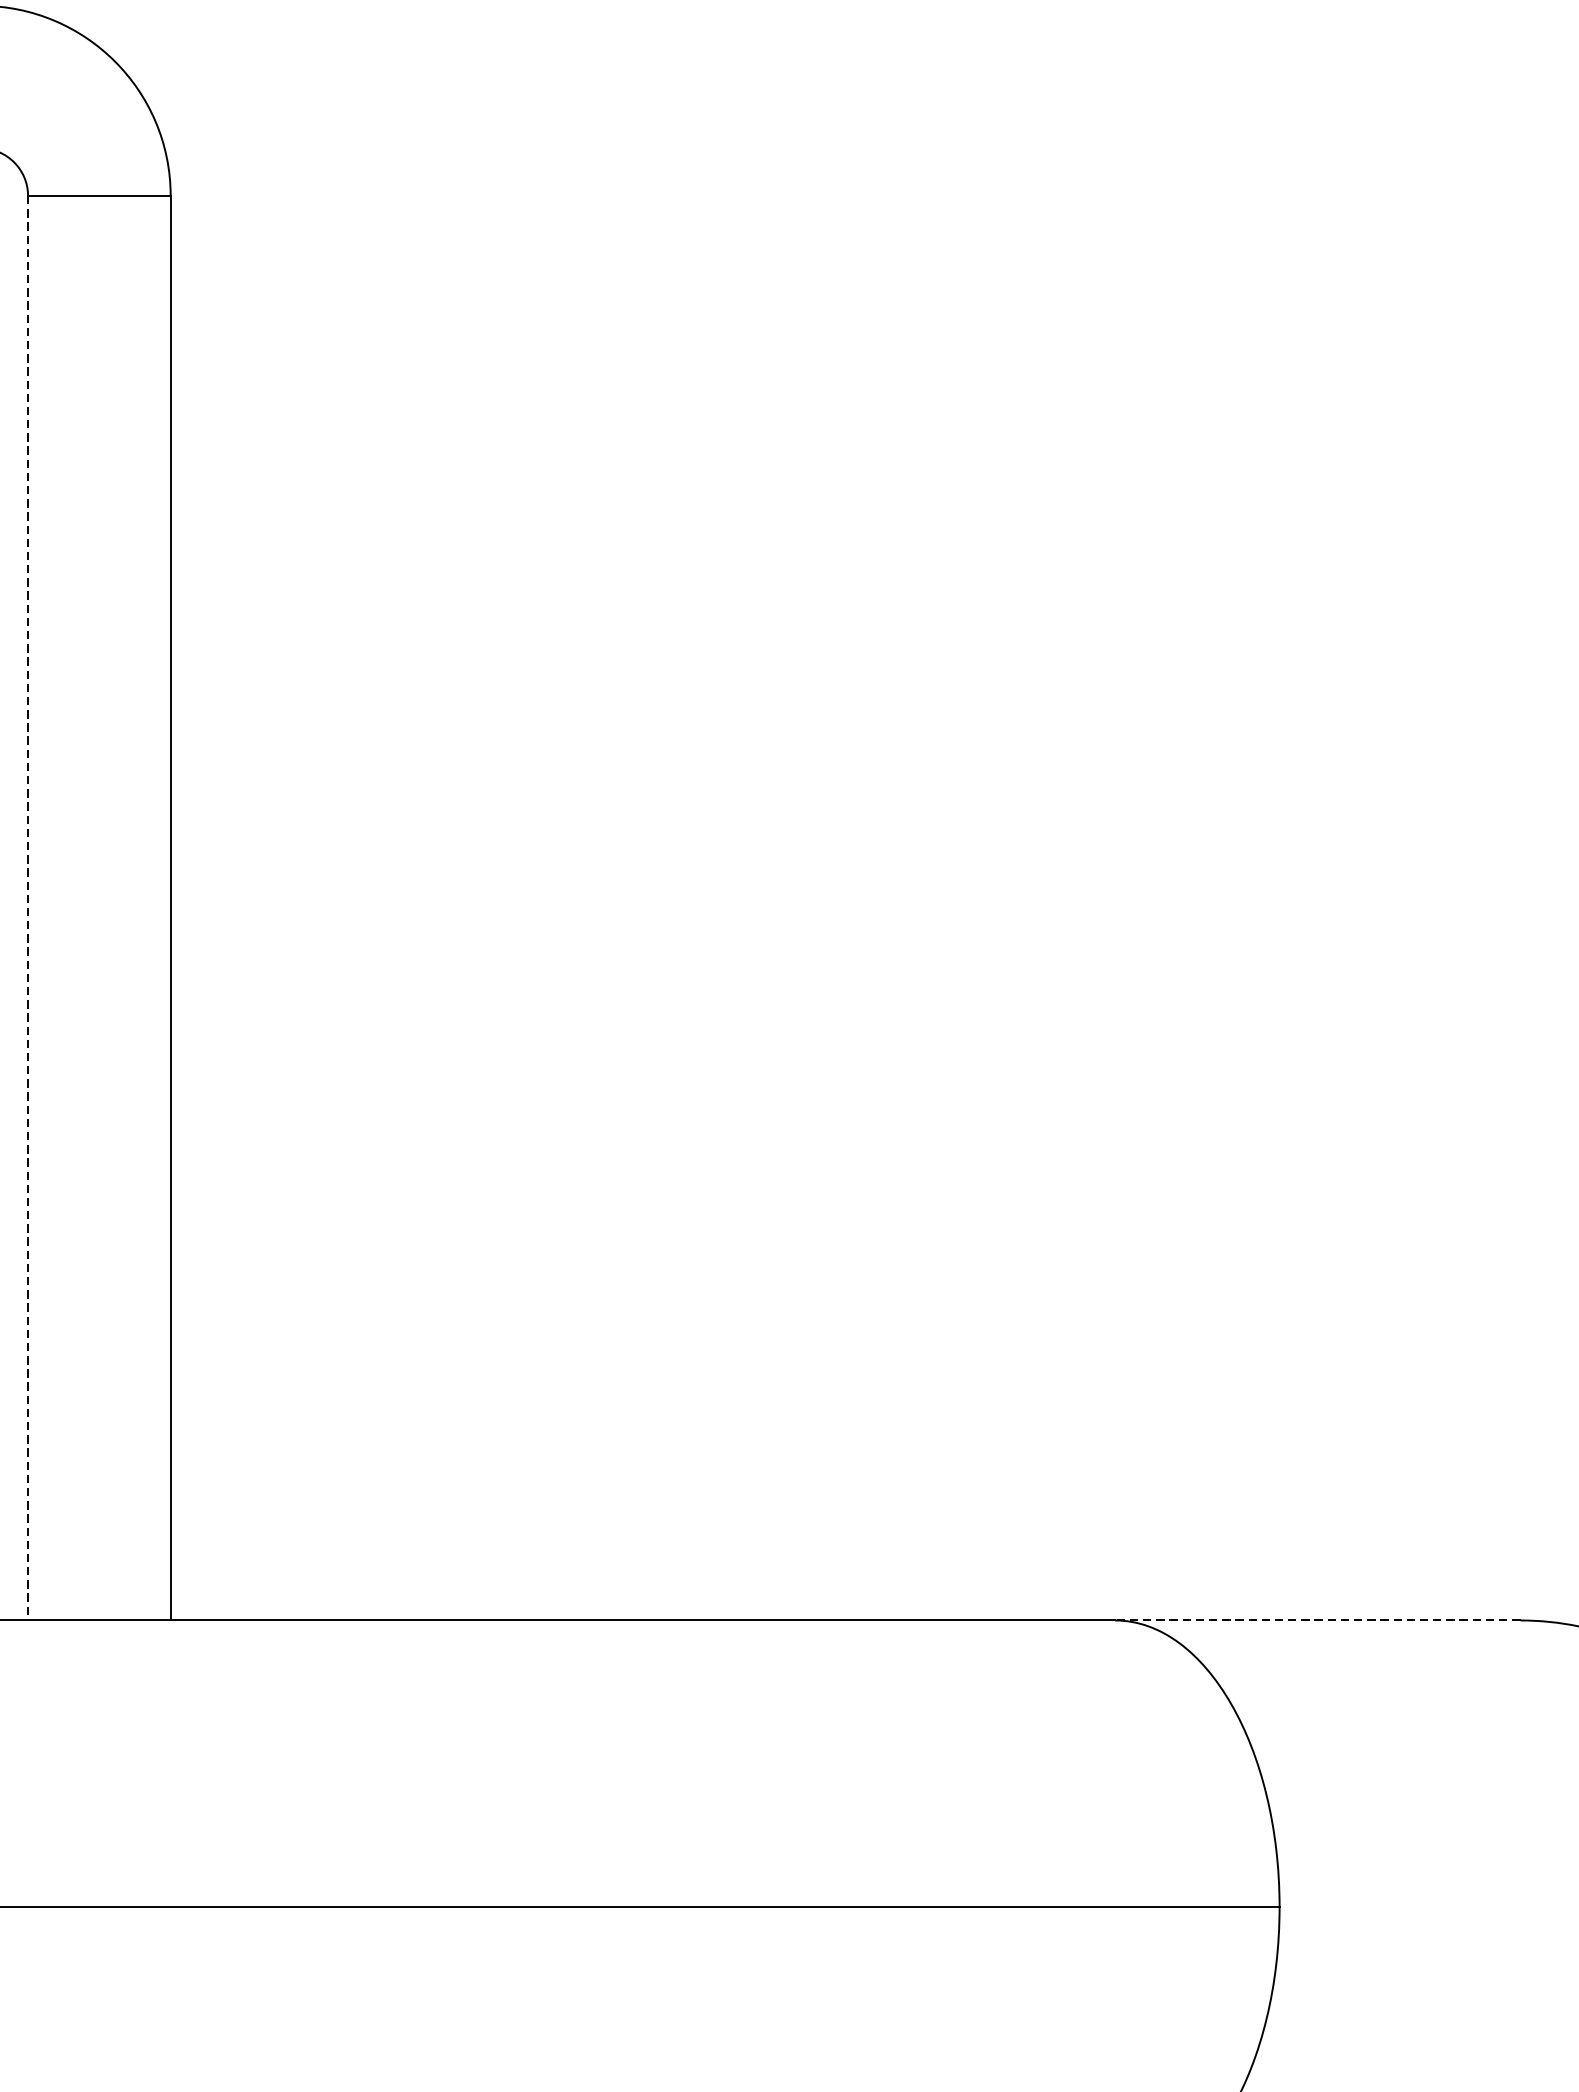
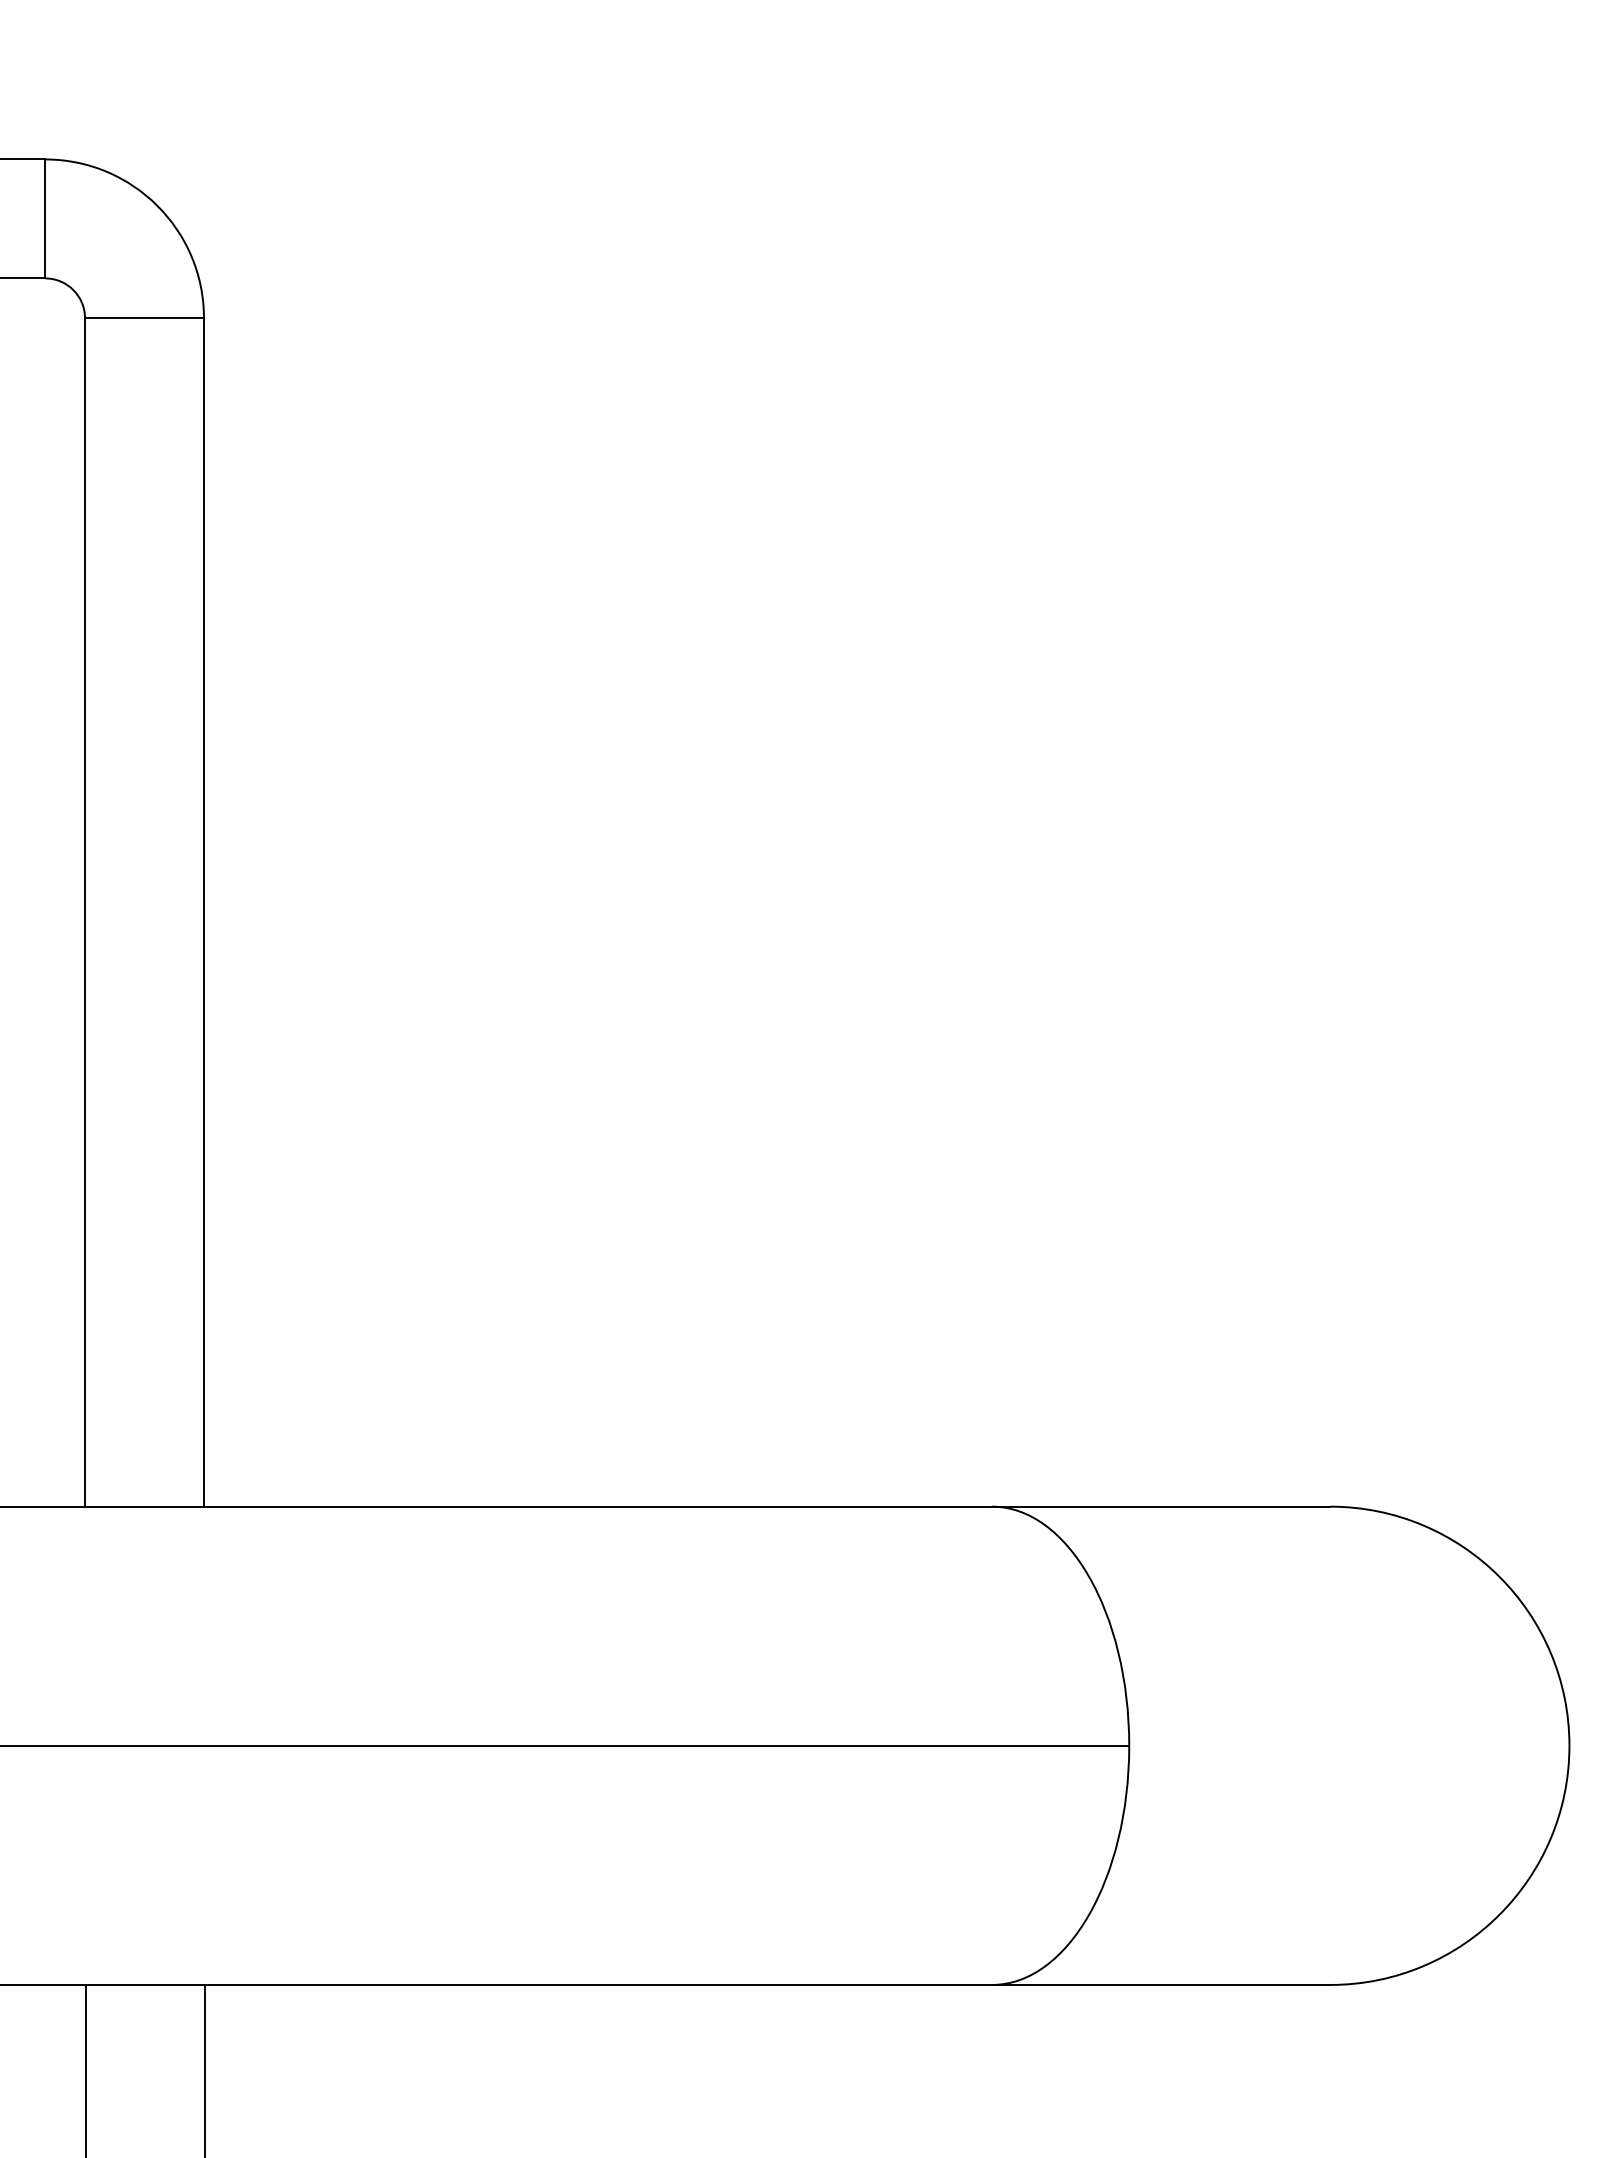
line: (28, 908) -> (85, 912), dashed -> solid
line: (1317, 1620) -> (1160, 1506), dashed -> solid

